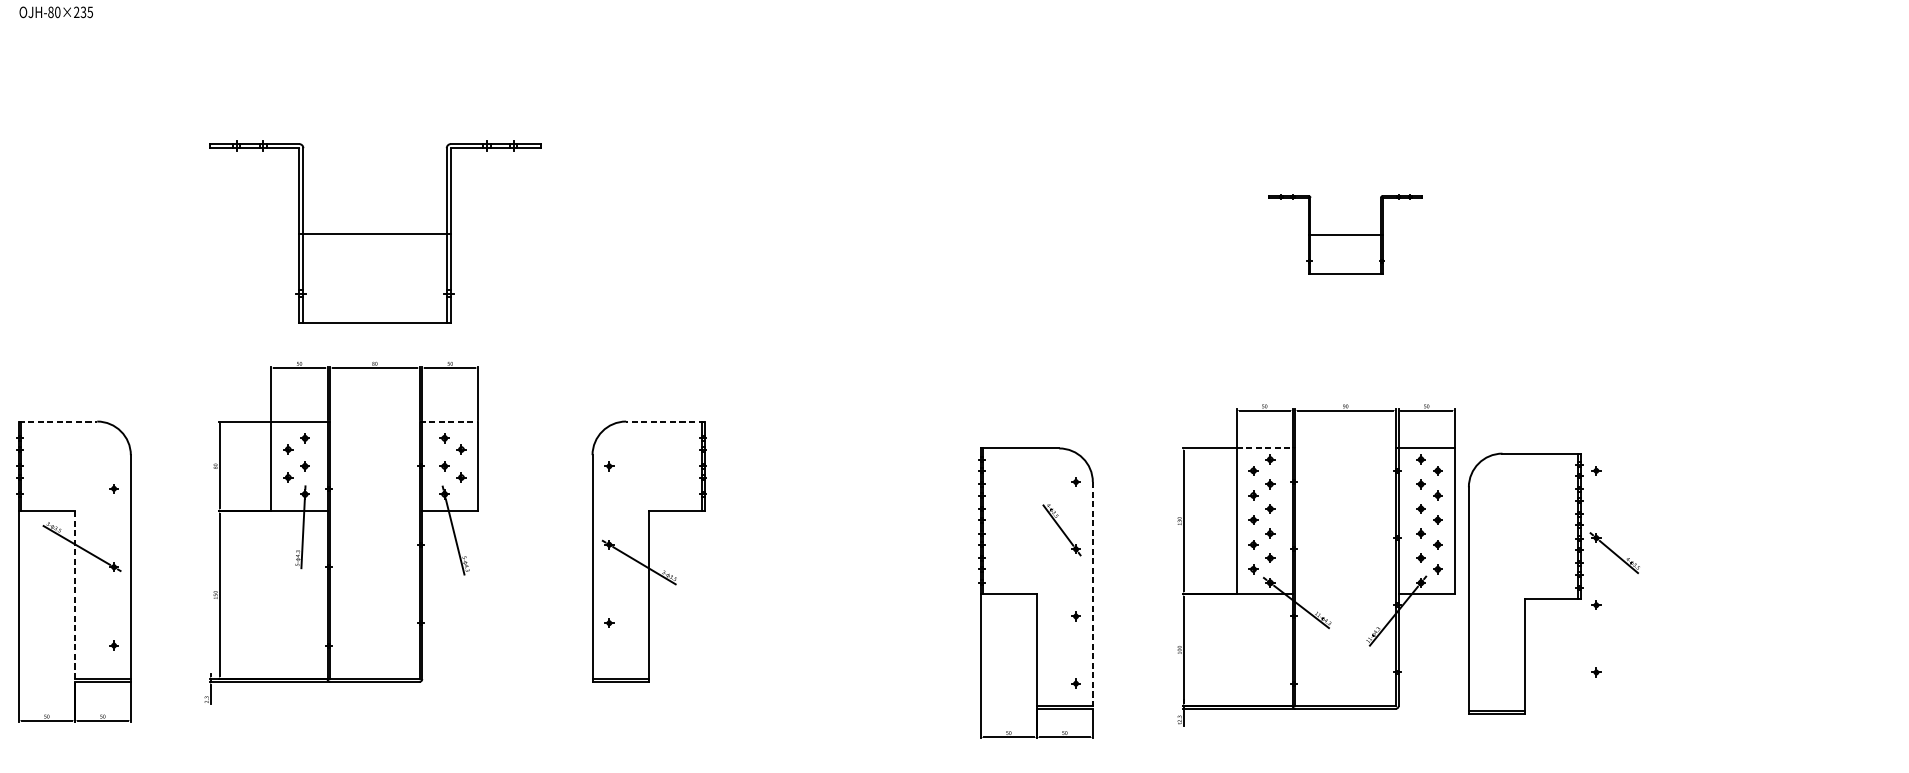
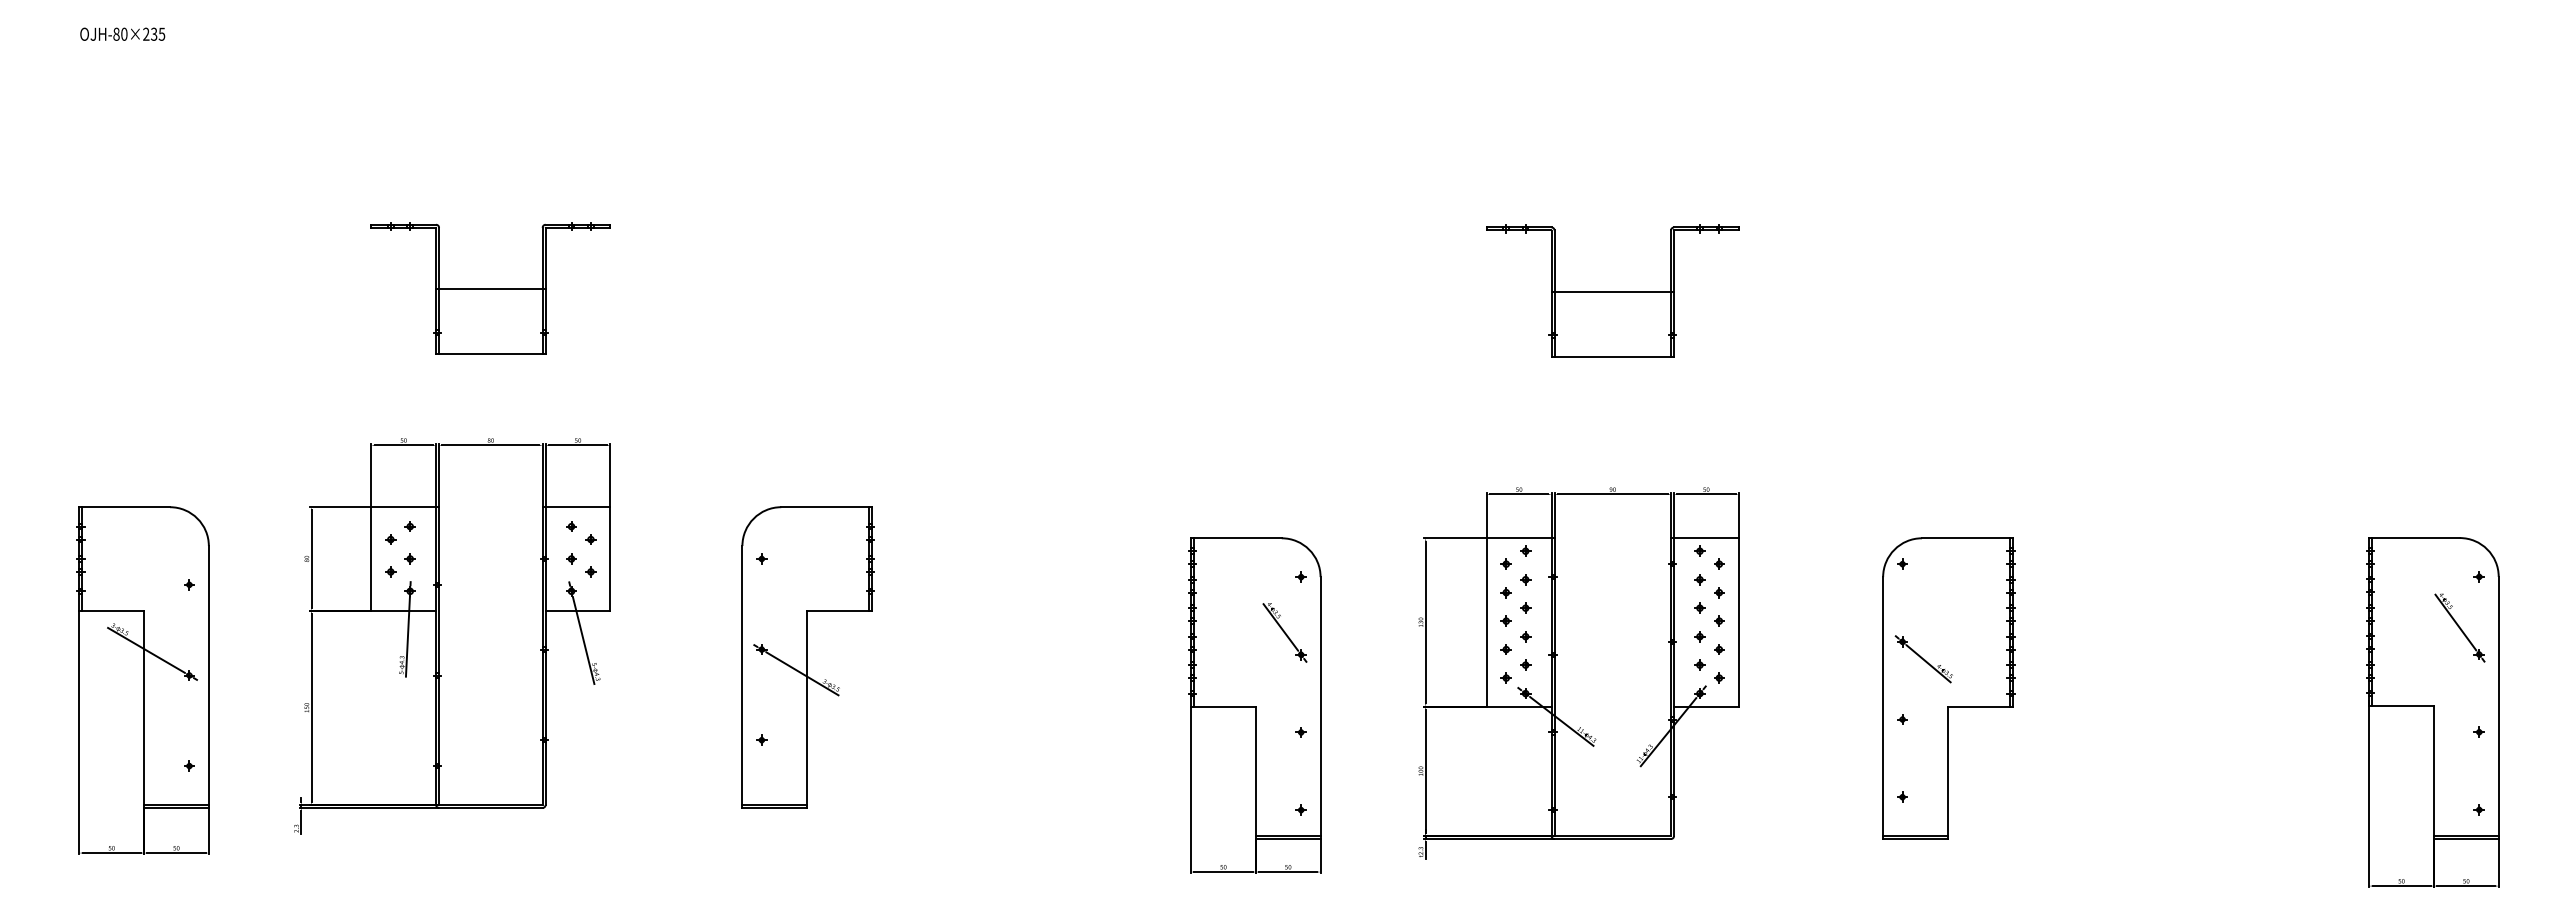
part: (374, 232) -> (490, 288), size x0.62
part: (1345, 234) -> (1612, 290), size x1.43
line: (58, 421) -> (125, 507), dashed -> solid
line: (448, 421) -> (576, 507), dashed -> solid
line: (665, 421) -> (826, 507), dashed -> solid
line: (1265, 448) -> (1520, 538), dashed -> solid
part: (1525, 583) -> (1948, 688), moved
line: (1092, 595) -> (1320, 708), dashed -> solid
line: (75, 596) -> (144, 709), dashed -> solid

